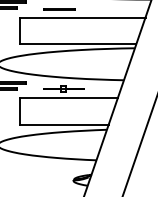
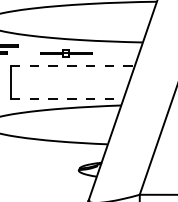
line: (68, 98) -> (72, 65), solid -> dashed
line: (64, 124) -> (67, 98), solid -> dashed

